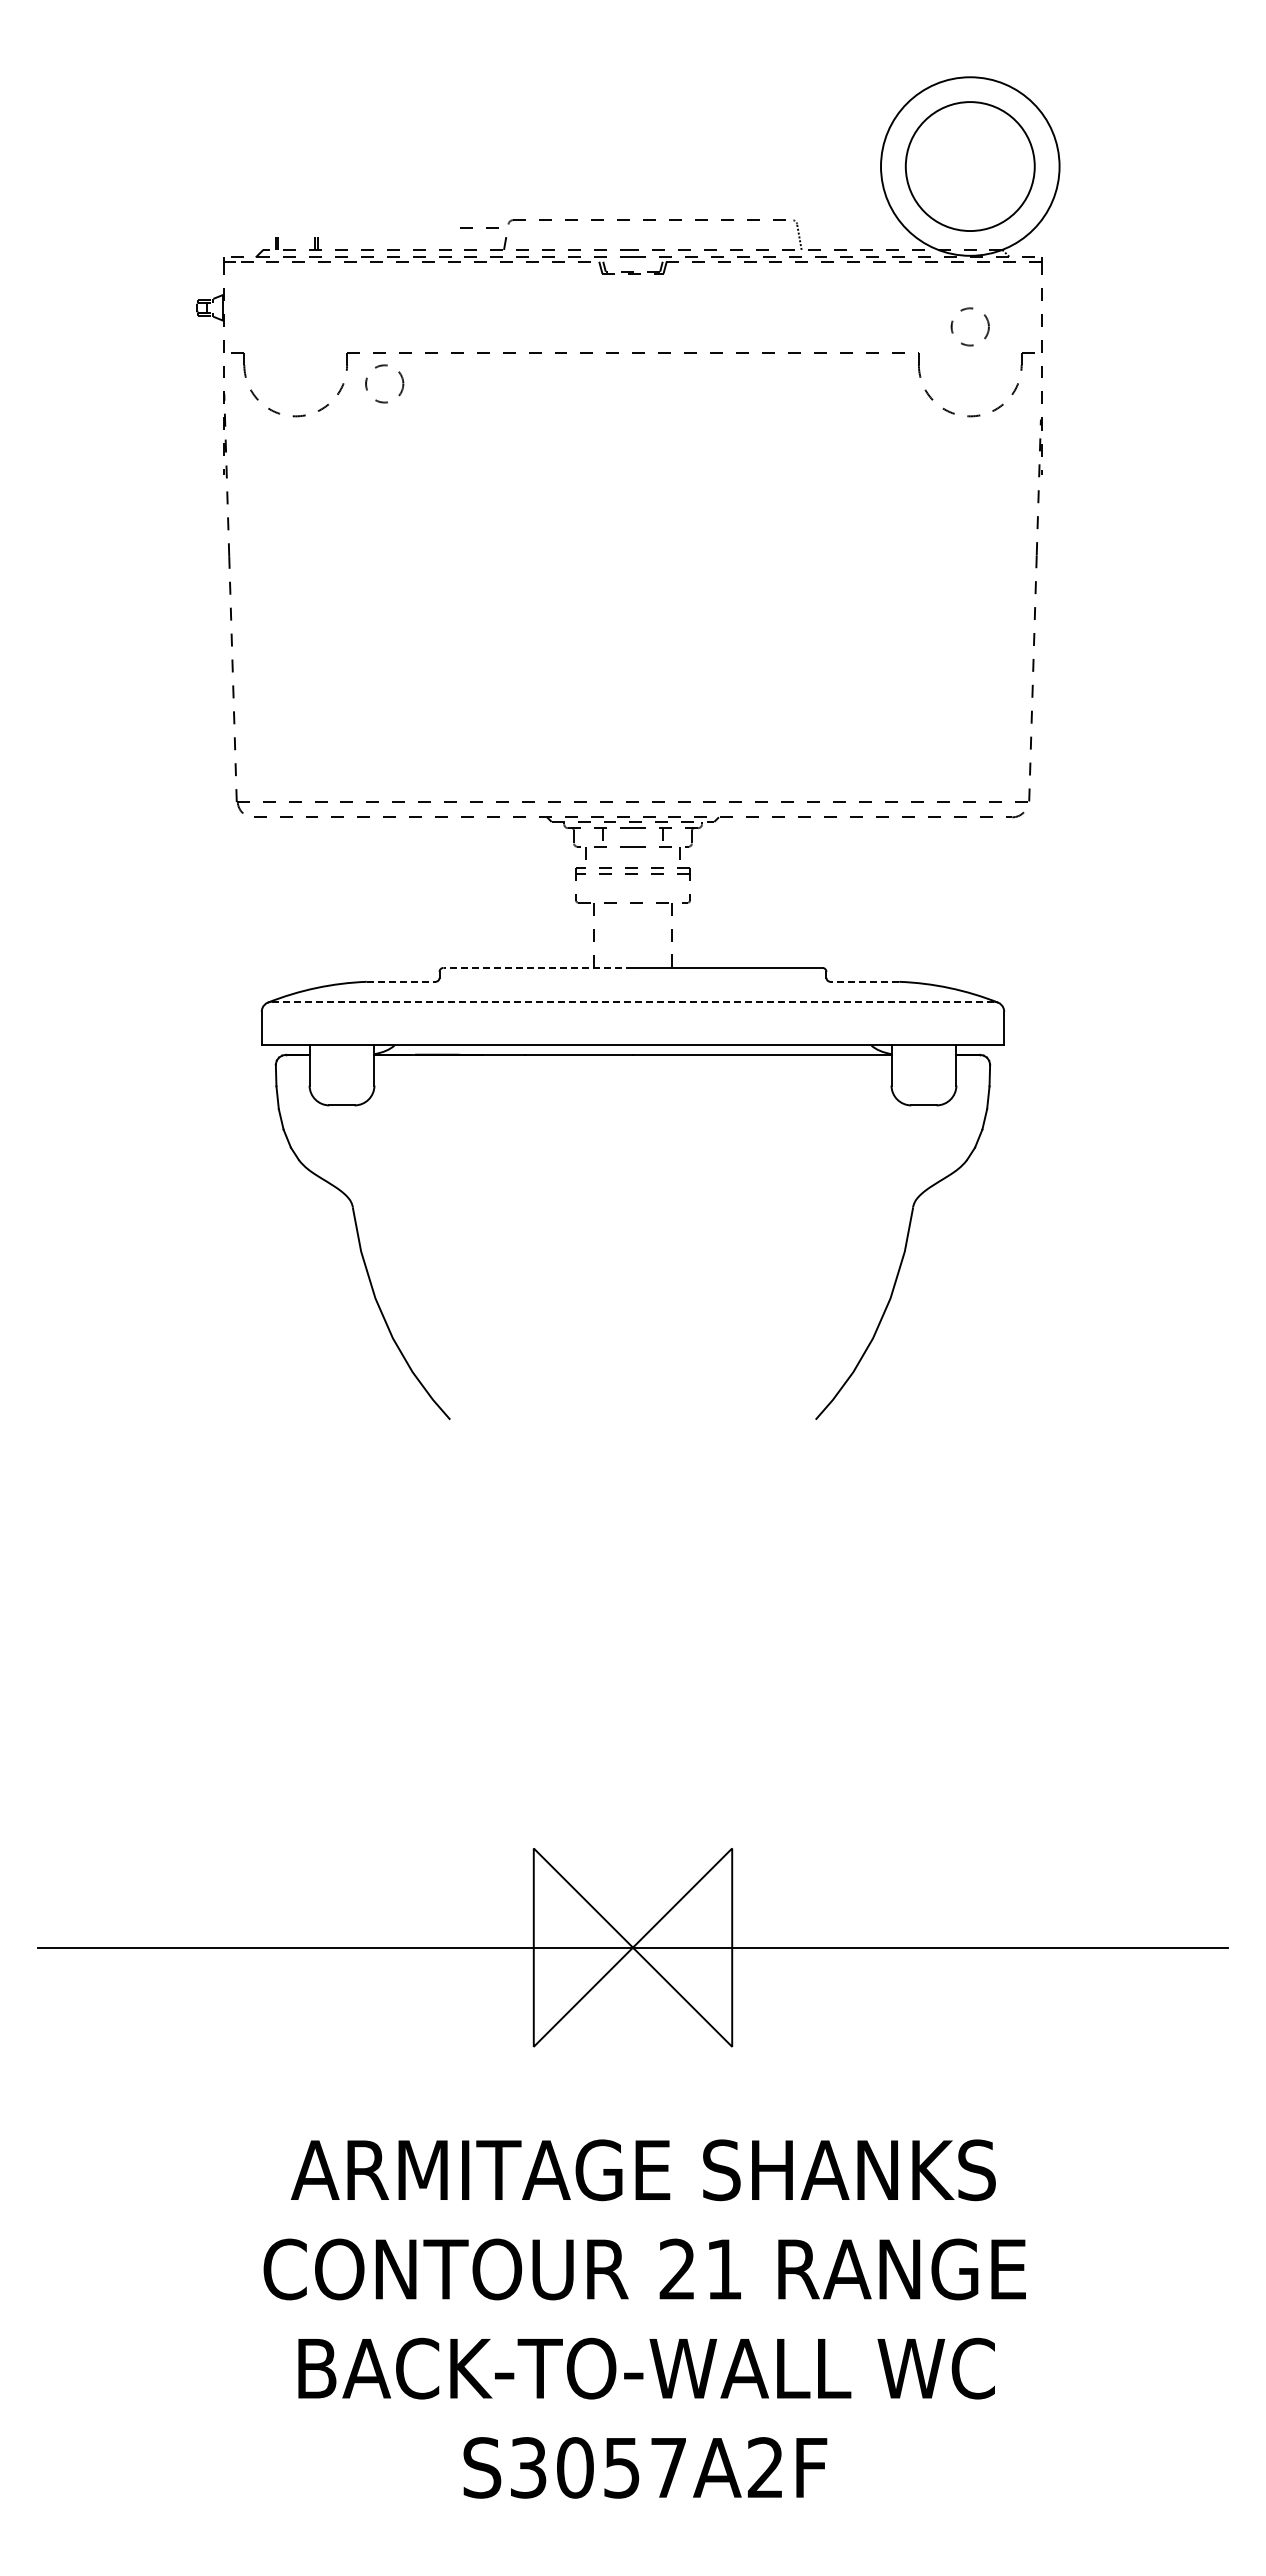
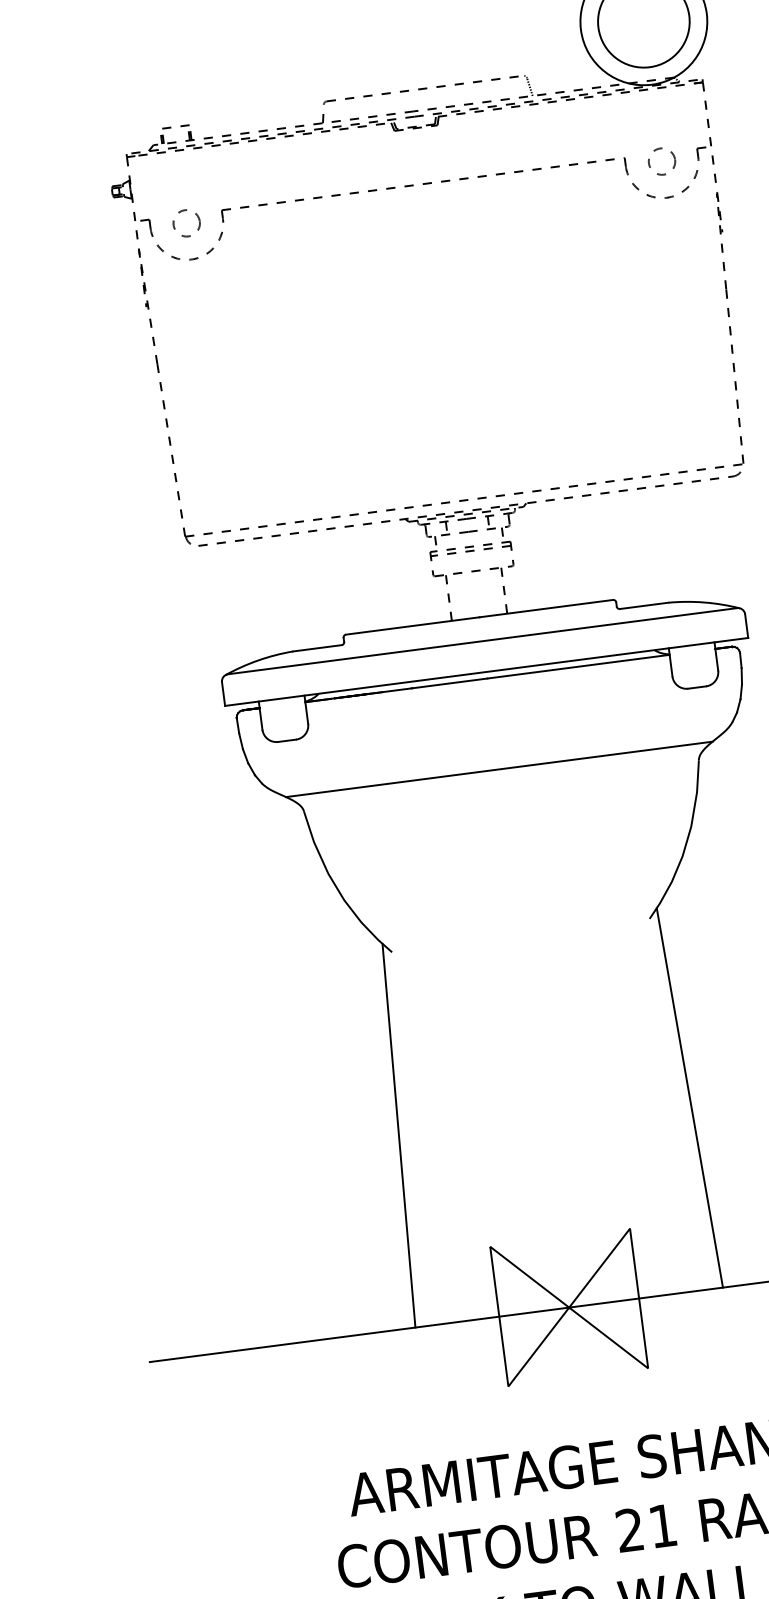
line: (472, 227) -> (171, 126), moved
circle: (969, 326) -> (661, 161), moved
circle: (384, 383) -> (186, 223), moved
line: (538, 967) -> (412, 625), dashed -> solid
line: (401, 981) -> (317, 648), dashed -> solid
line: (864, 981) -> (643, 605), dashed -> solid
line: (633, 1001) -> (482, 640), dashed -> solid
line: (632, 1183) -> (498, 769), added
line: (426, 1676) -> (398, 1135), added
line: (839, 1676) -> (689, 1097), added

